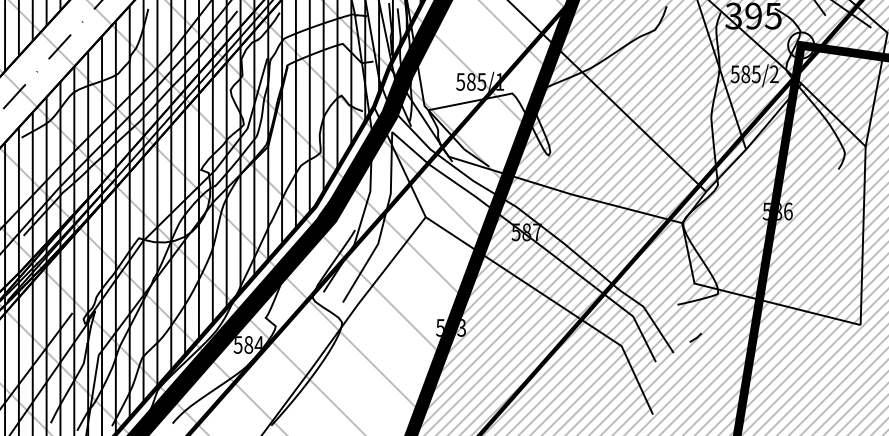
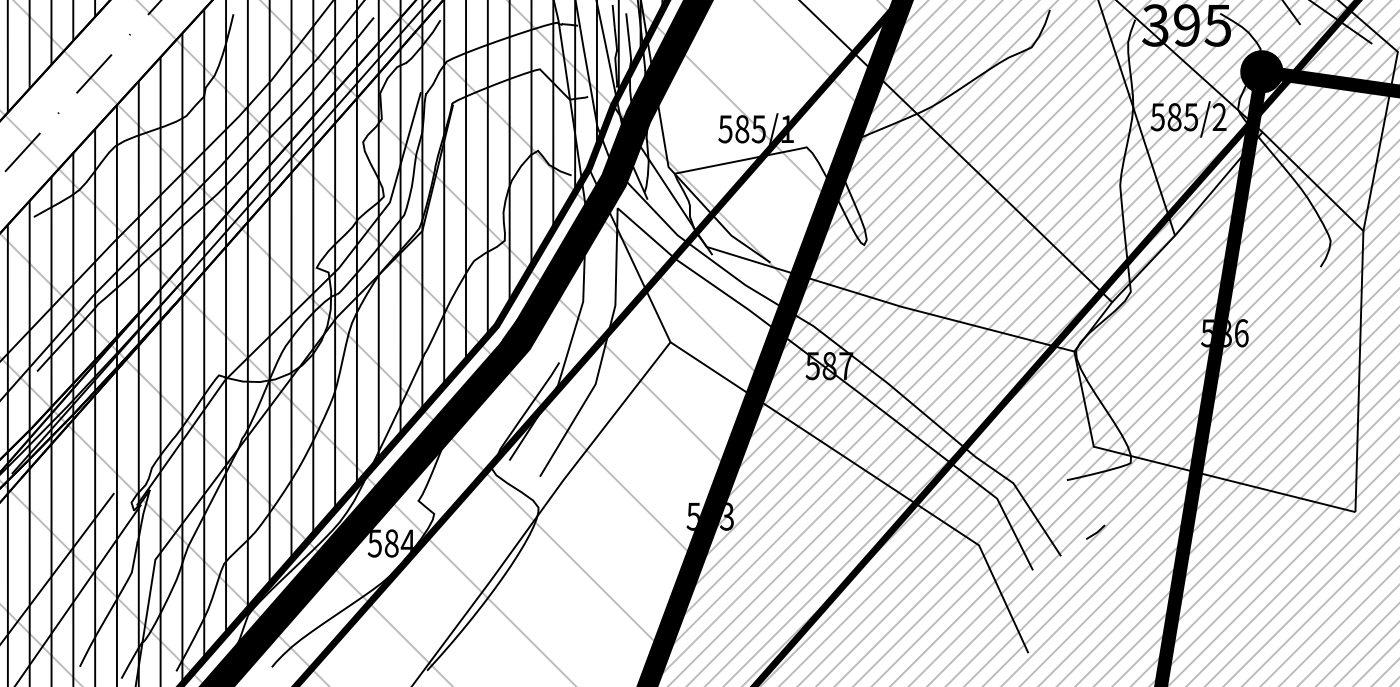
fill: (801, 45) -> (1262, 71), added

